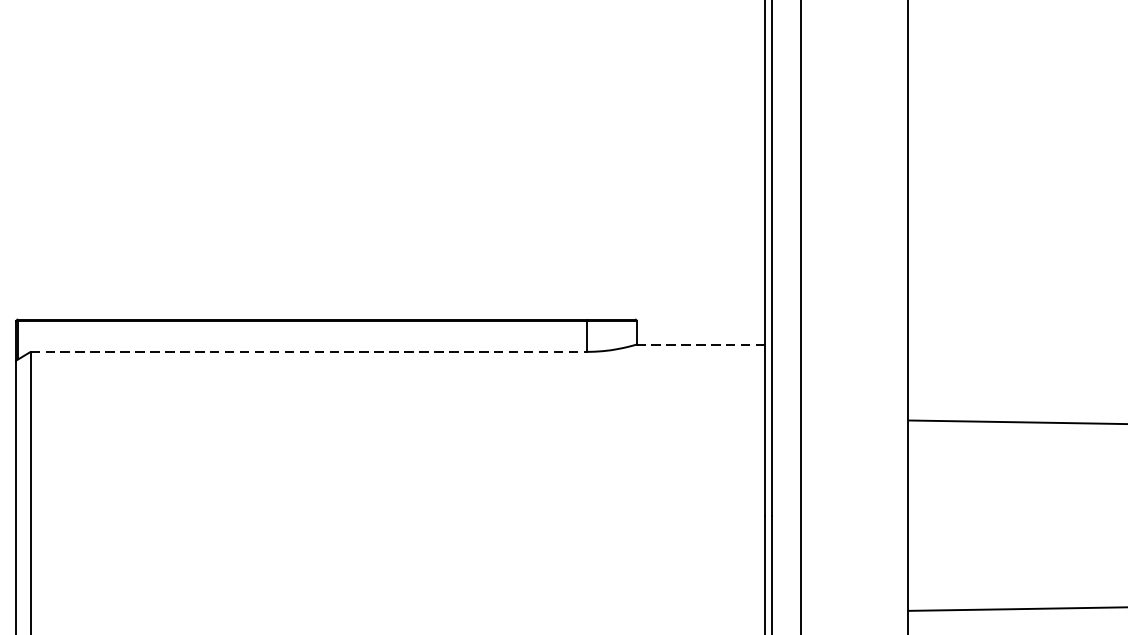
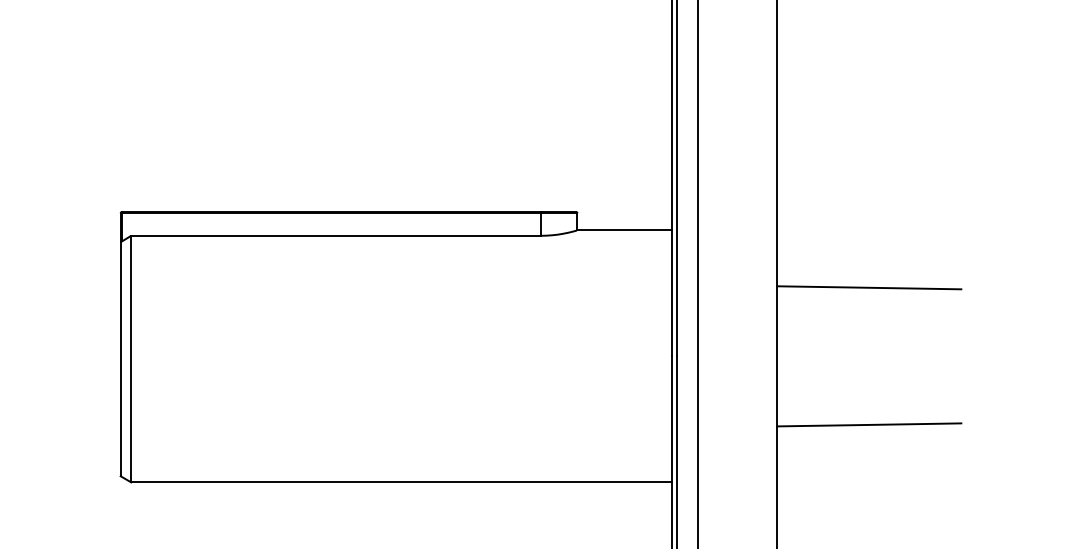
line: (700, 344) -> (624, 230), dashed -> solid
line: (308, 351) -> (335, 235), dashed -> solid

